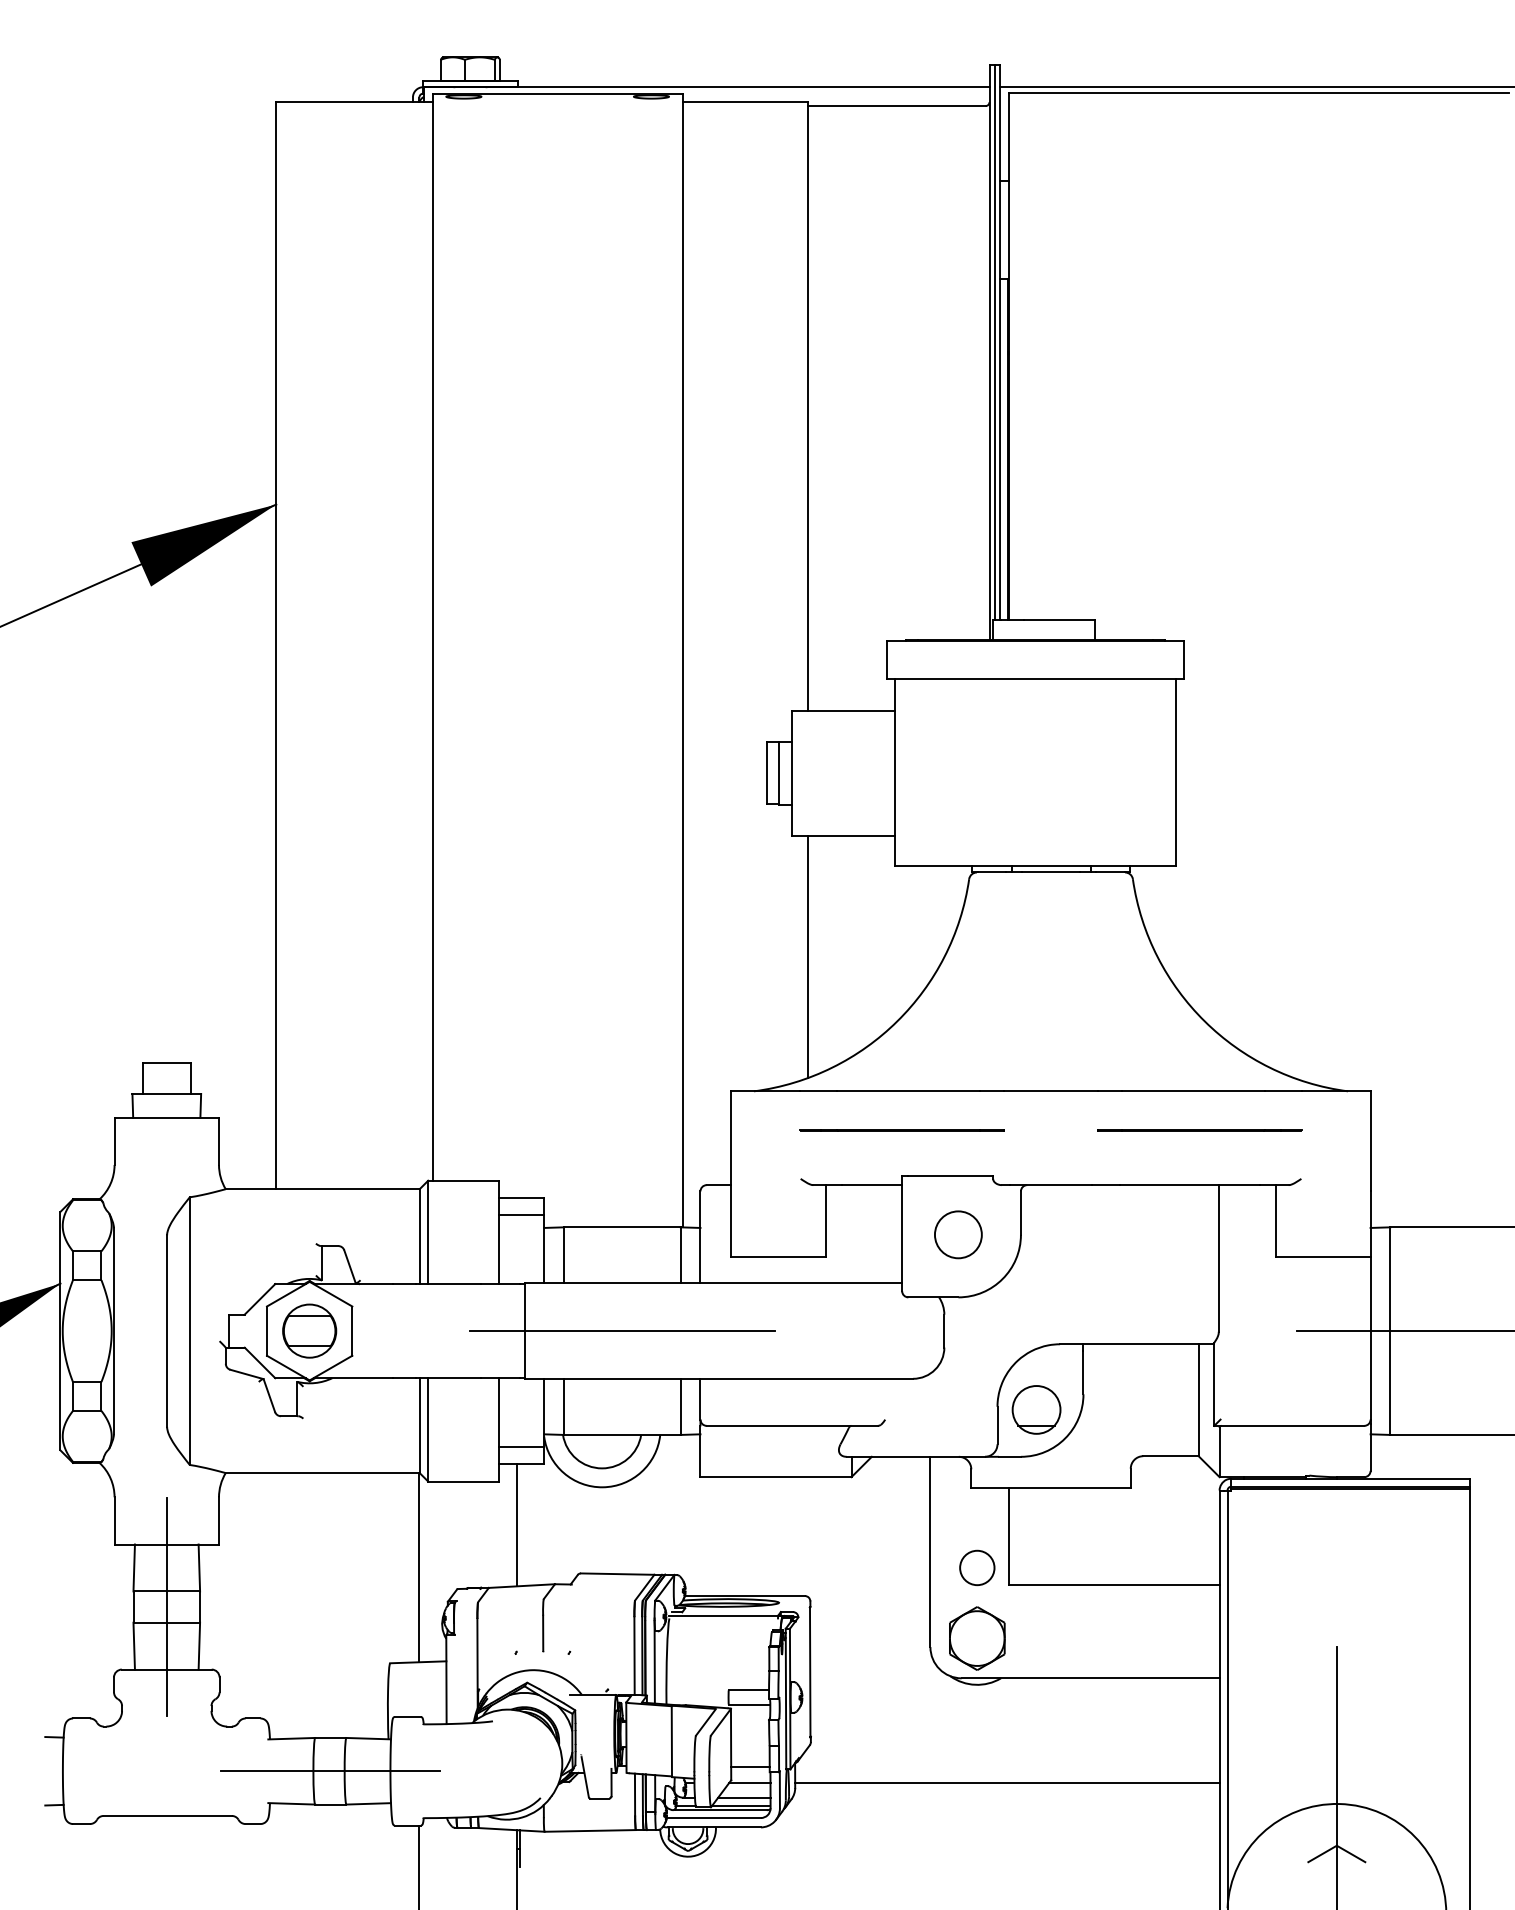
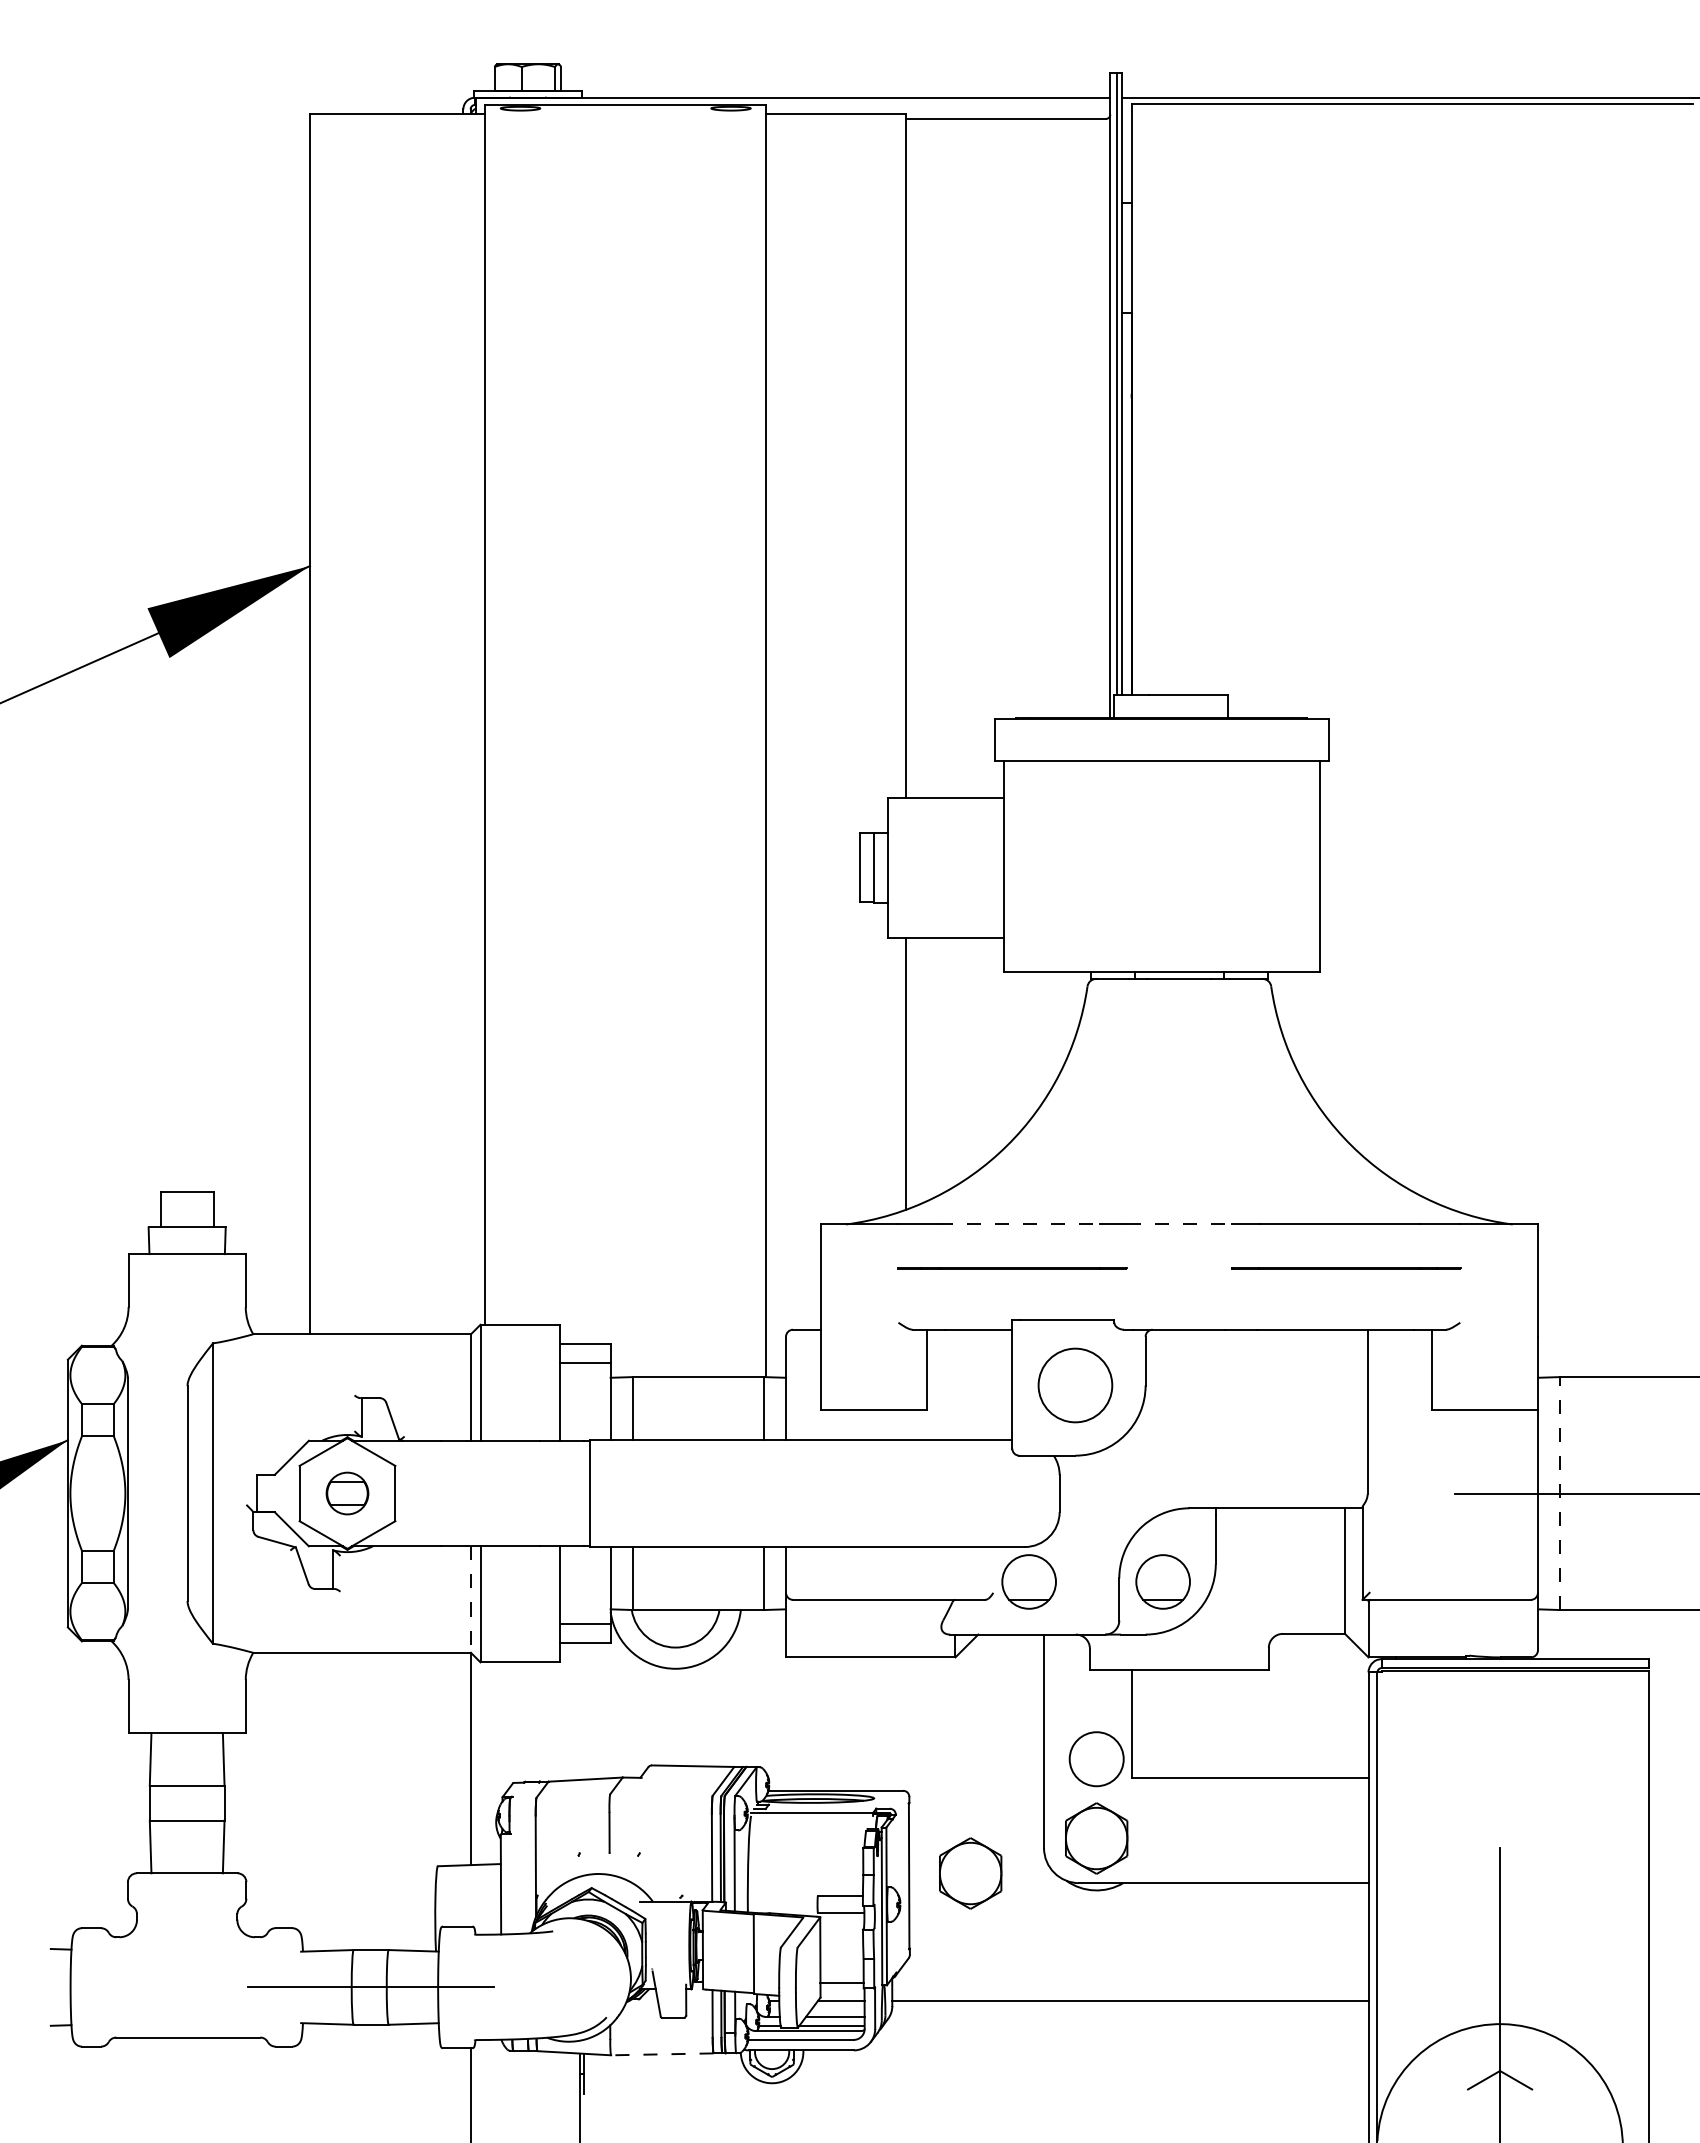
line: (908, 1091) -> (1019, 1224), solid -> dashed
line: (1051, 1091) -> (1179, 1224), solid -> dashed
circle: (958, 1234) -> (1075, 1385), size x1.4
part: (309, 1331) -> (347, 1493), size x0.7
line: (622, 1331) -> (698, 1493), removed
line: (1390, 1331) -> (1560, 1493), solid -> dashed
part: (916, 1409) -> (1028, 1581), added
line: (419, 1426) -> (470, 1600), solid -> dashed
line: (517, 1524) -> (580, 1710), removed
circle: (977, 1568) -> (1096, 1759), size x1.4
line: (167, 1606) -> (187, 1802), removed
part: (864, 1669) -> (970, 1873), added
line: (589, 1831) -> (661, 2054), solid -> dashed

